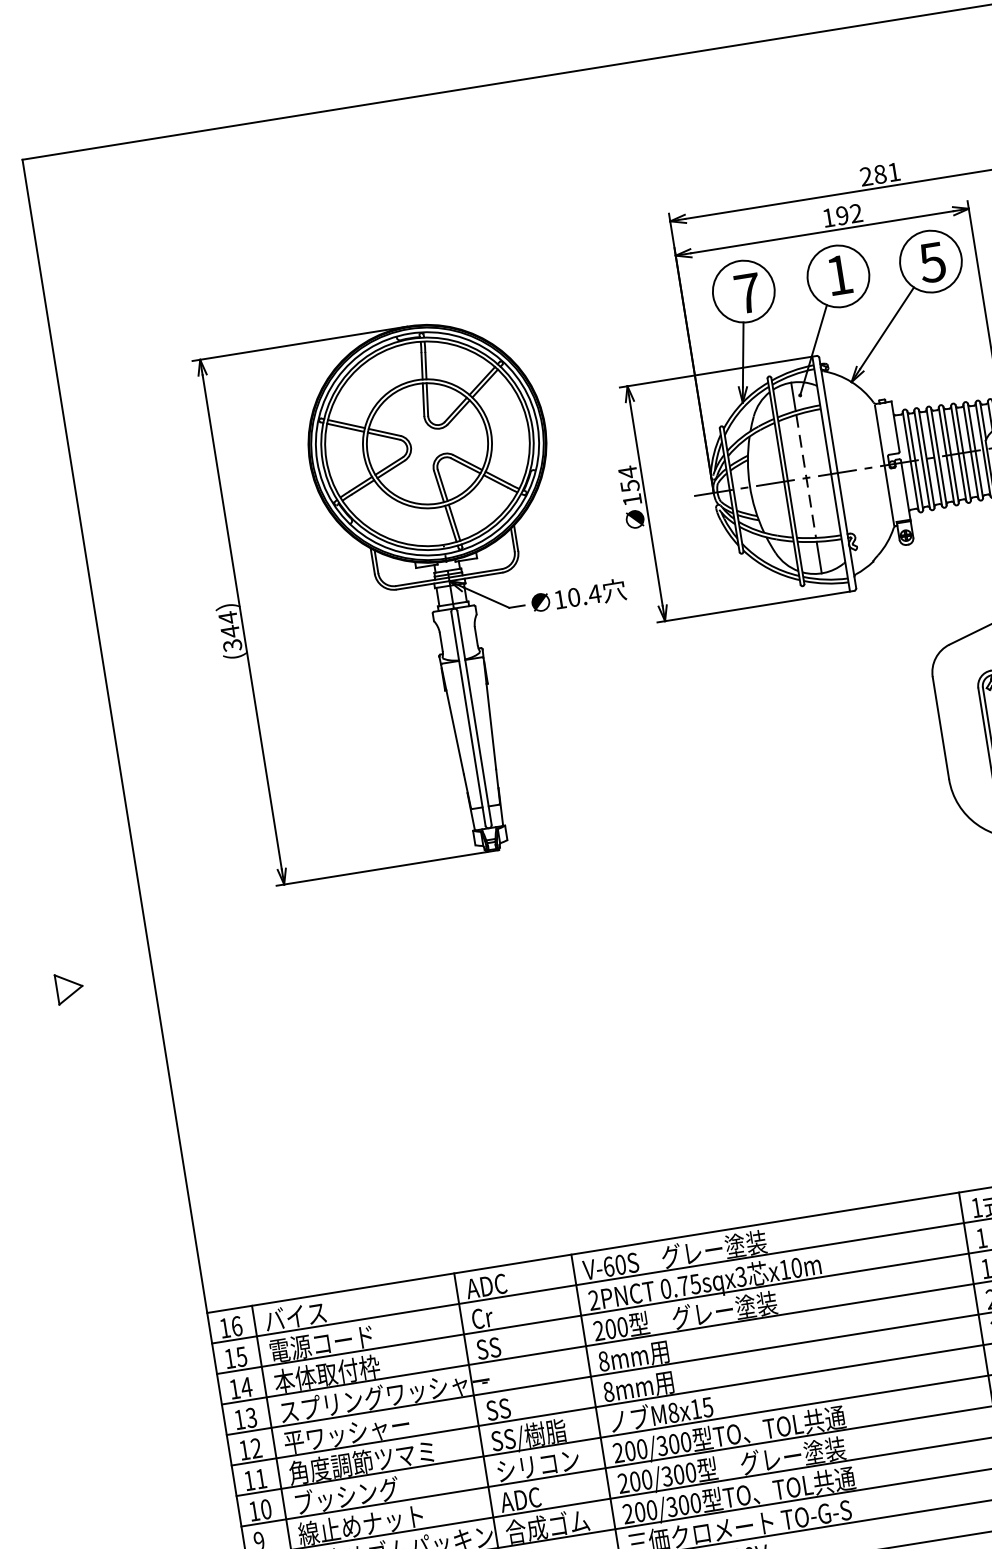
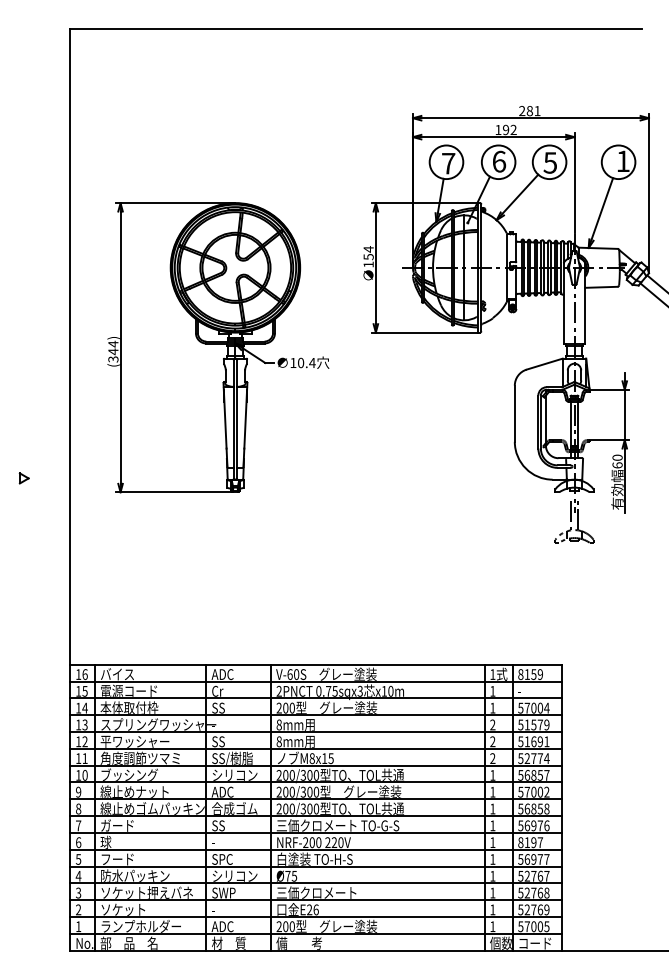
text: (839, 274) -> (499, 161), 1 -> 6
line: (806, 475) -> (464, 266), dashed -> solid
part: (419, 593) -> (218, 347), moved
part: (68, 988) -> (23, 478), size x0.62

